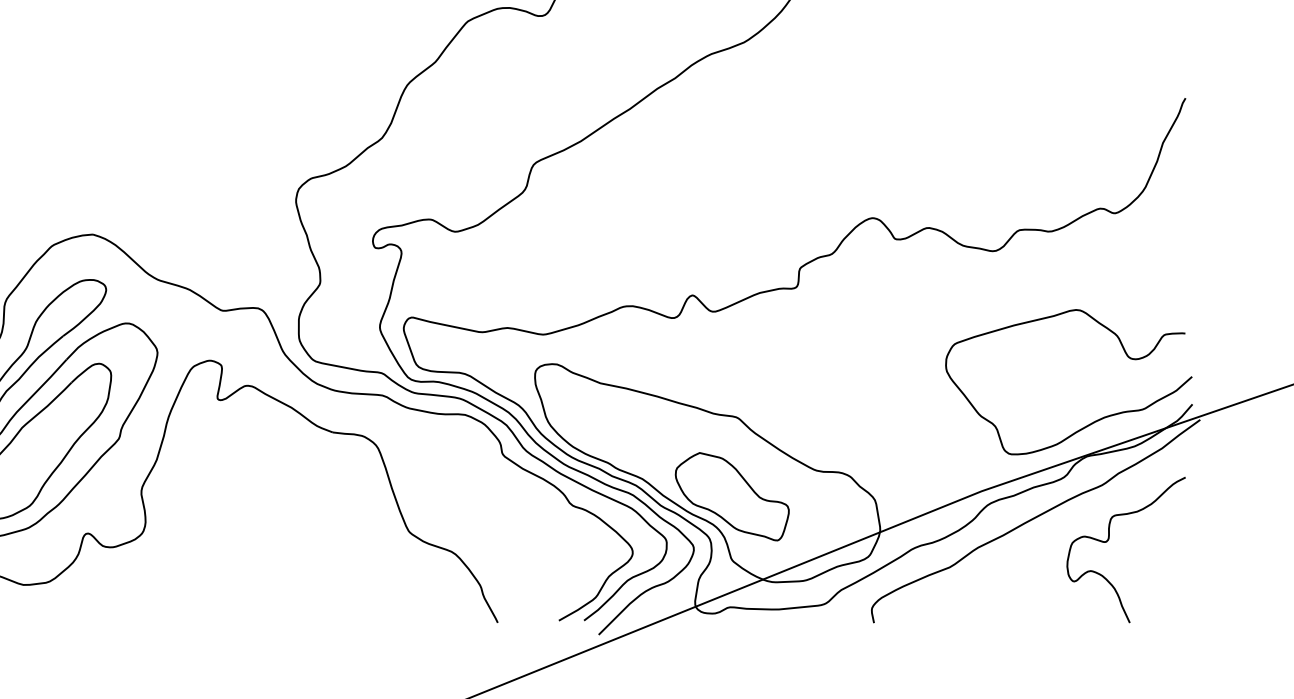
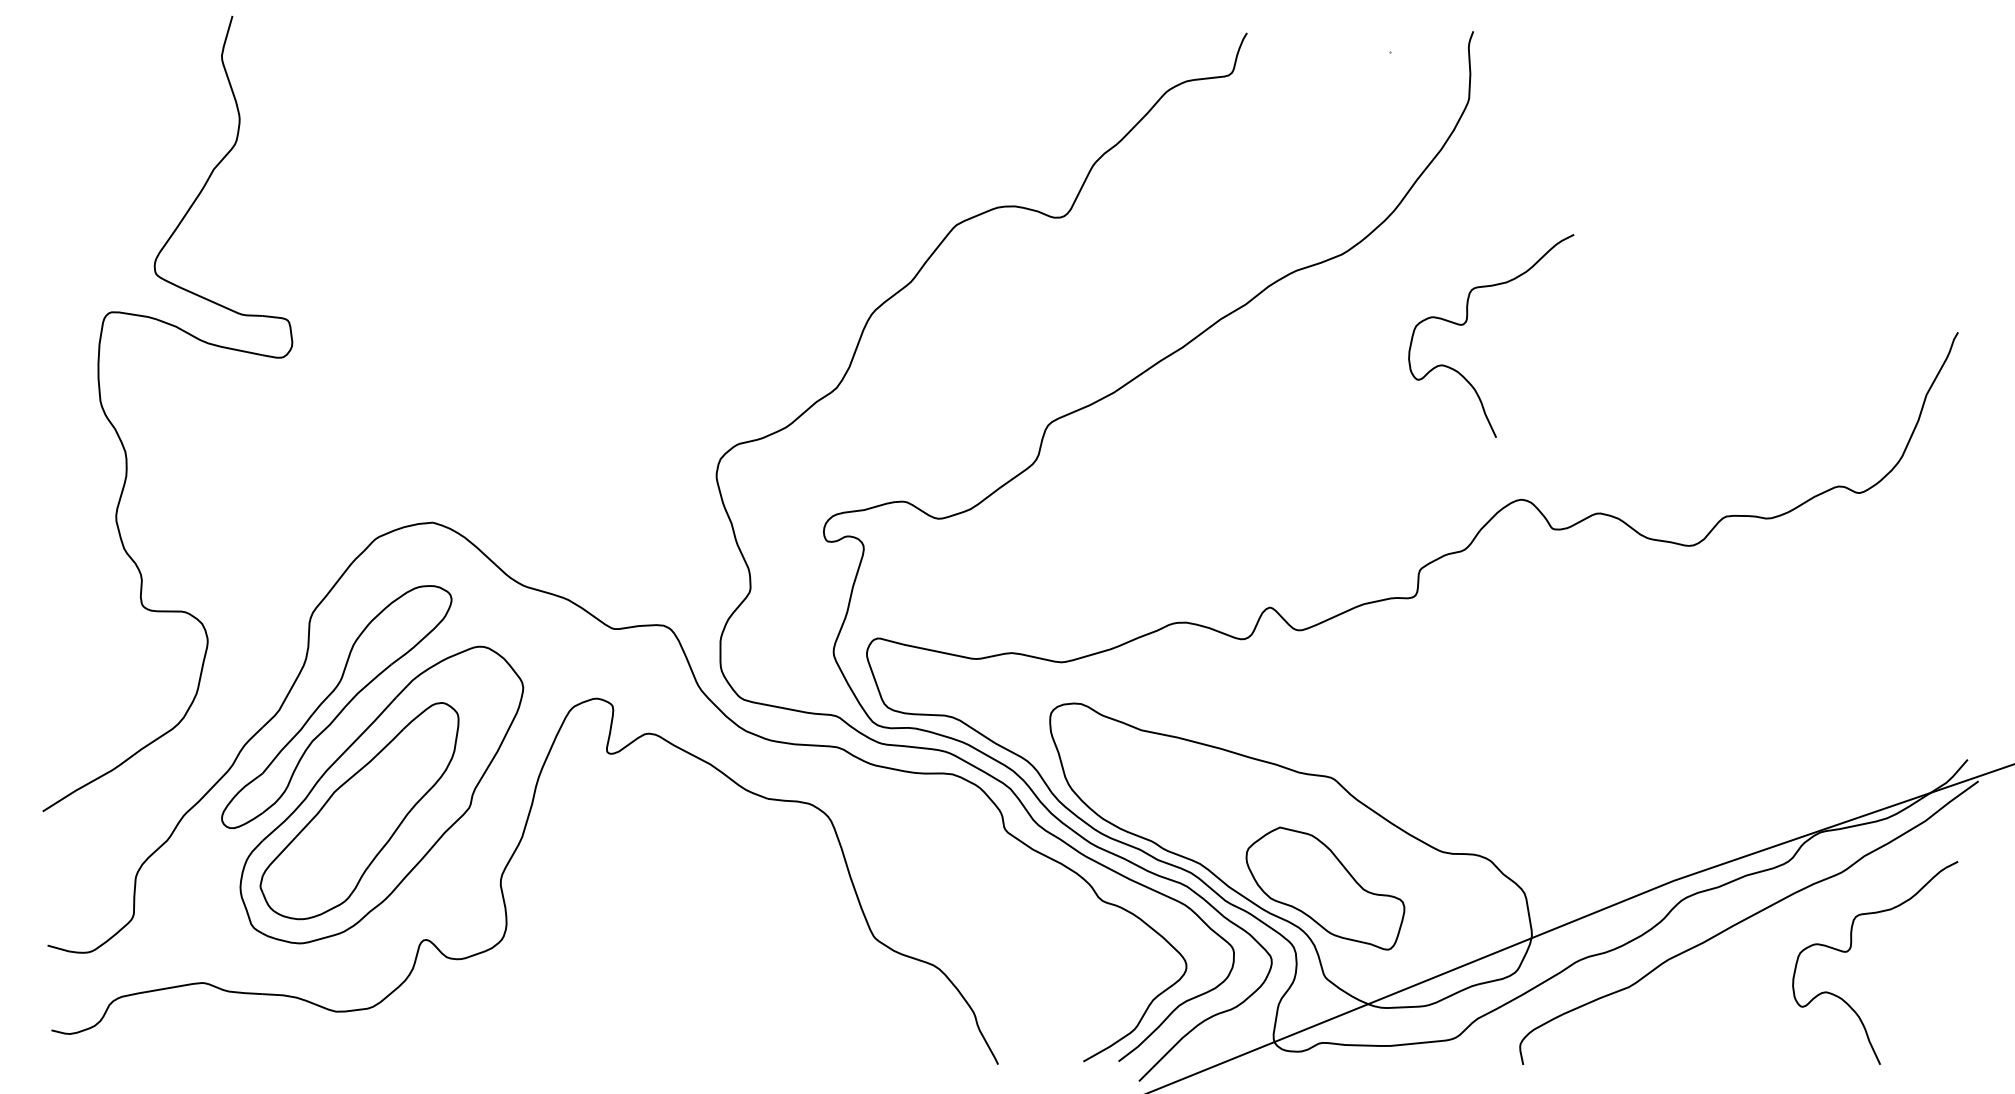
curve: (834, 90) -> (1467, 321), added
curve: (1092, 422) -> (1828, 784), removed

